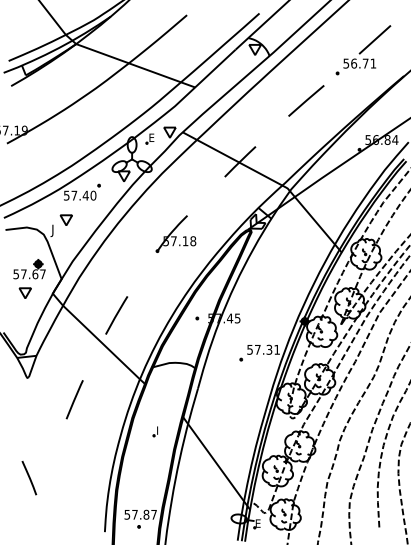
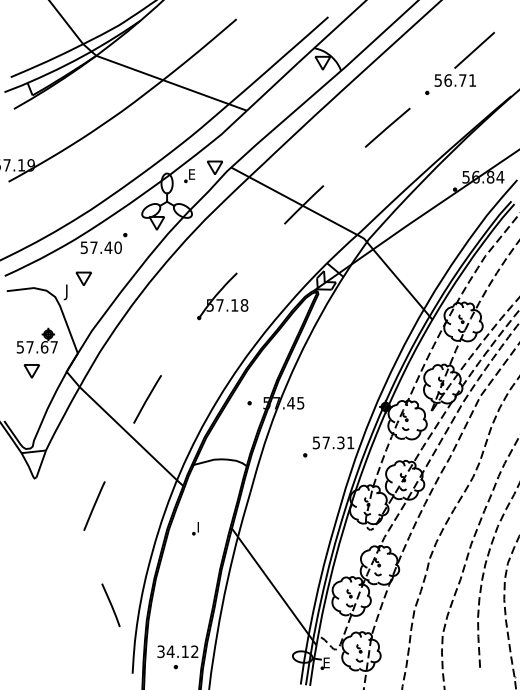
part: (155, 431) -> (195, 528), moved
line: (28, 478) -> (110, 605), moved
text: (140, 514) -> (177, 651), 57.87 -> 34.12

